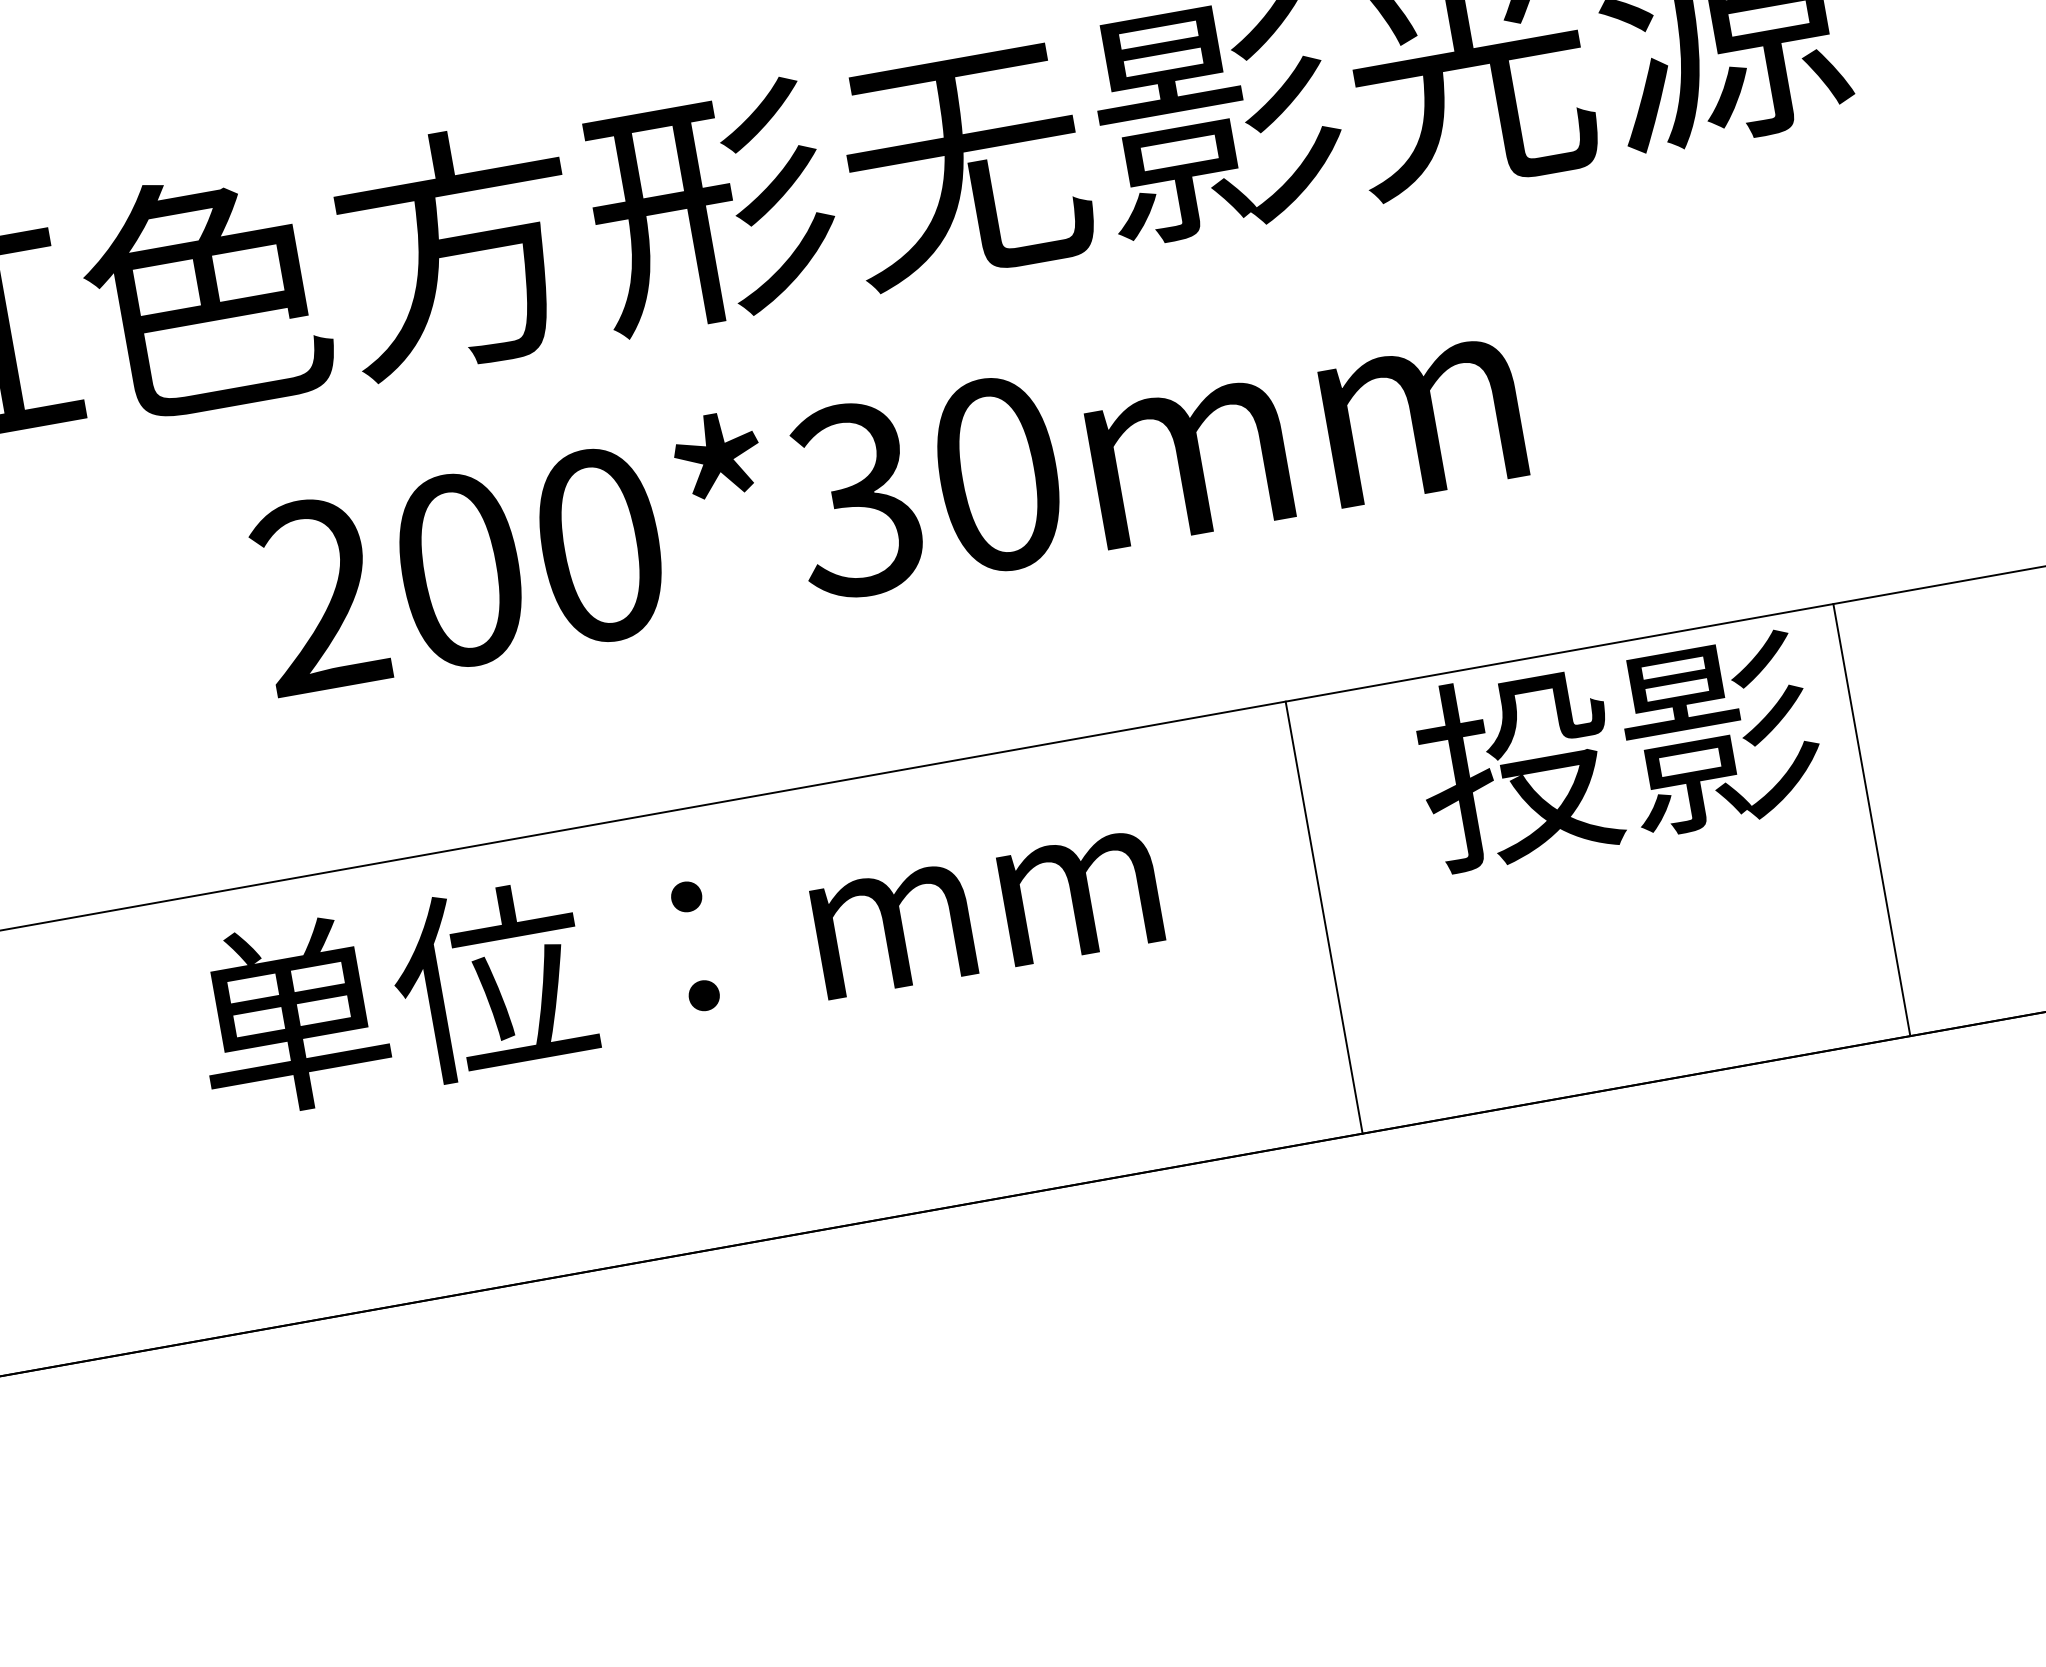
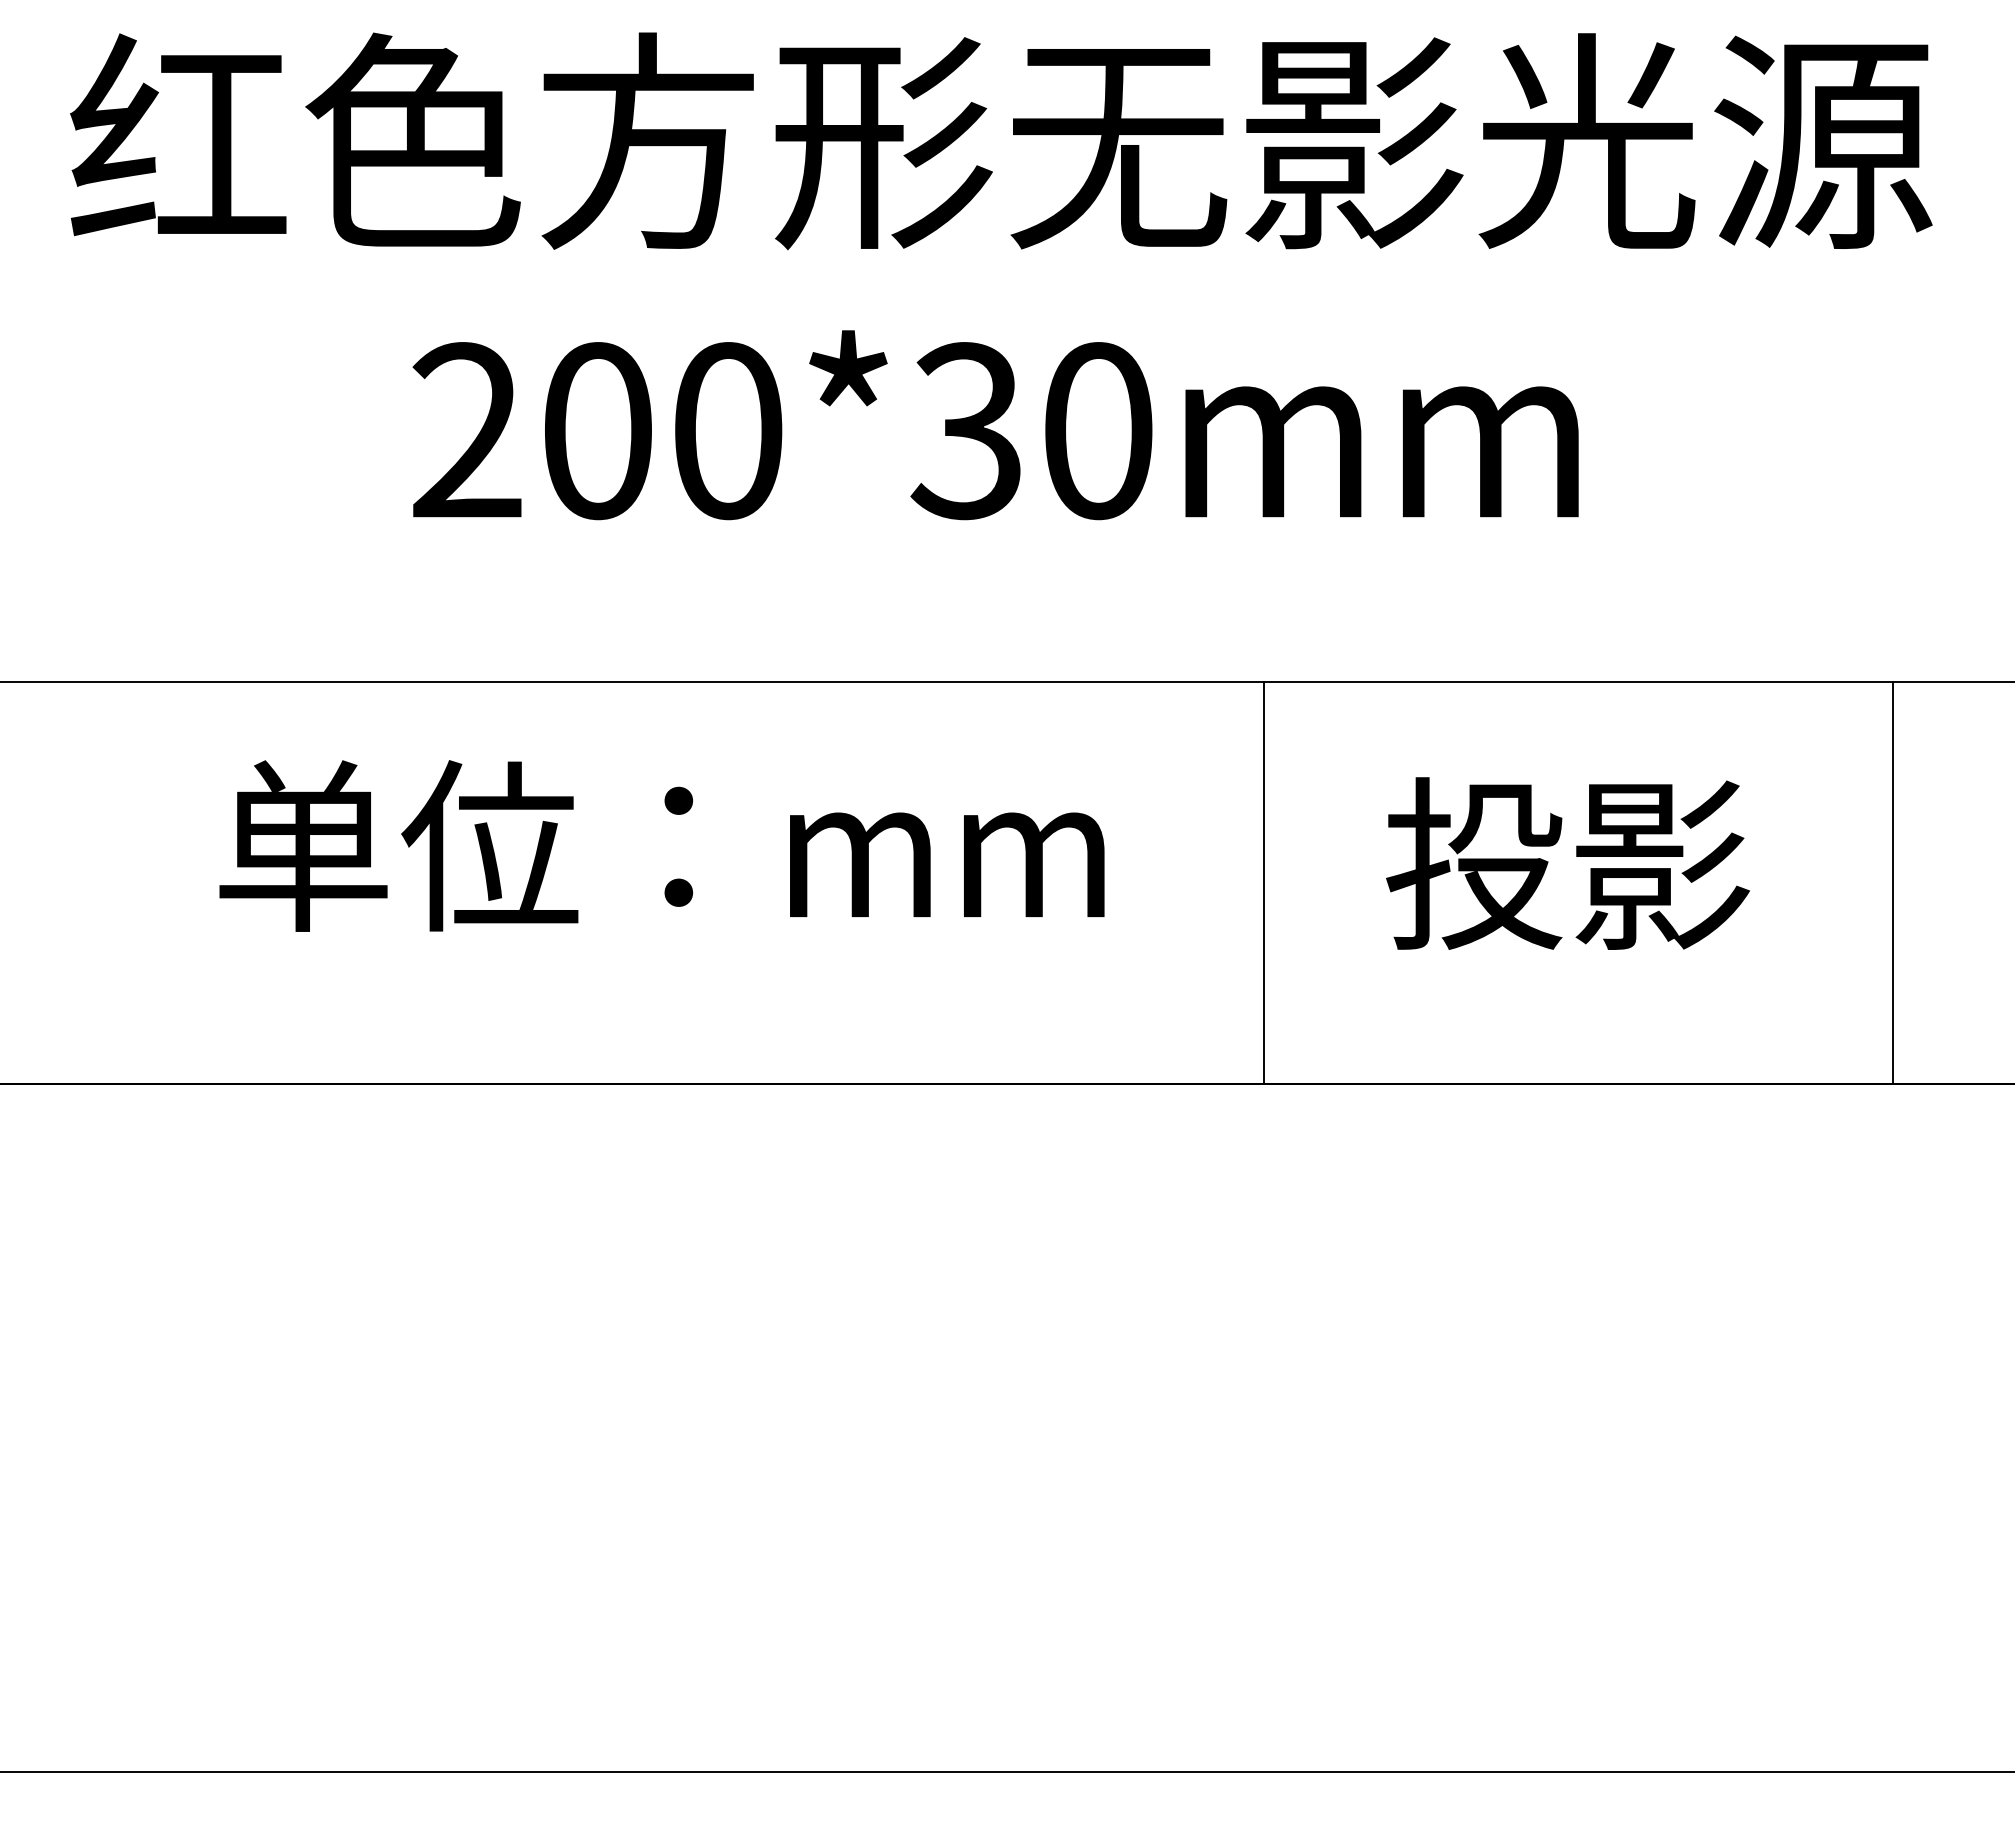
text: (1618, 749) -> (1567, 863), moved
line: (1871, 819) -> (1892, 882), moved
line: (1324, 917) -> (1264, 882), moved
text: (676, 948) -> (661, 845), moved

